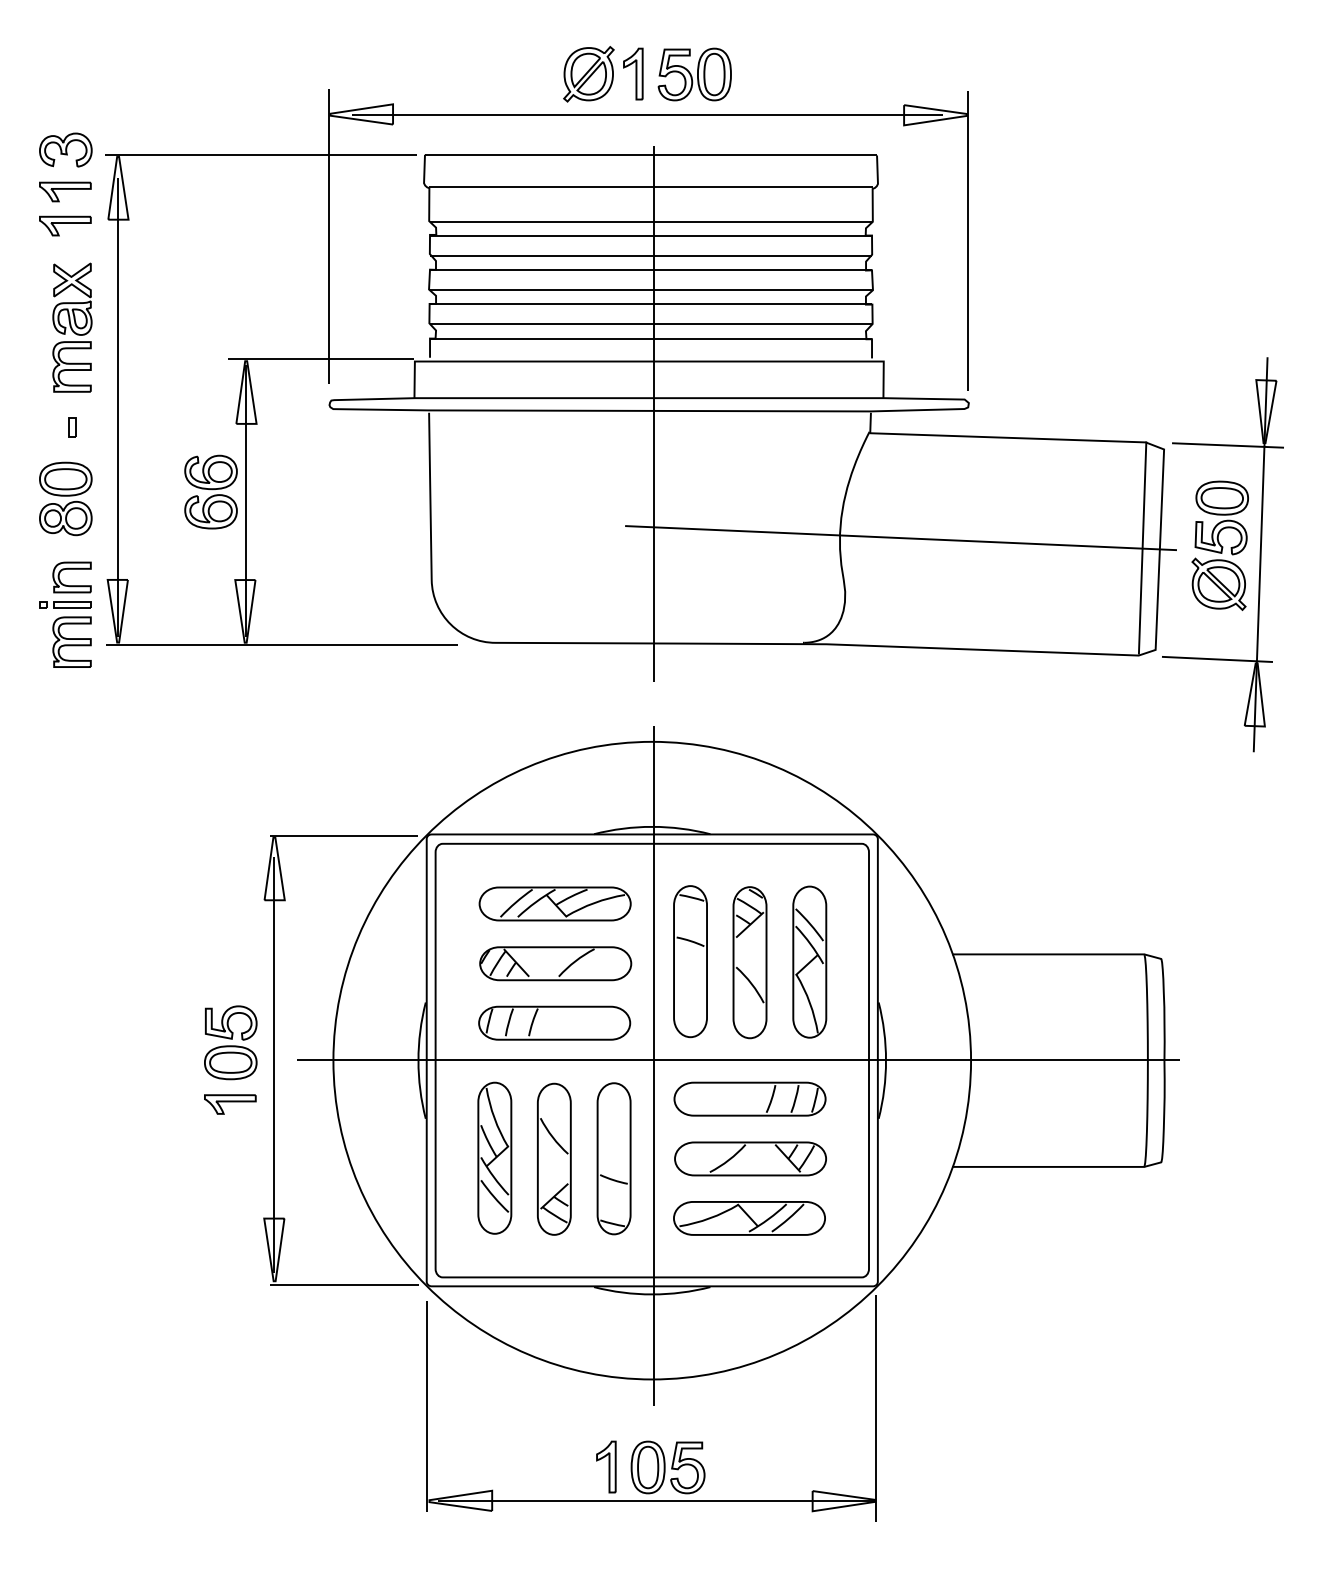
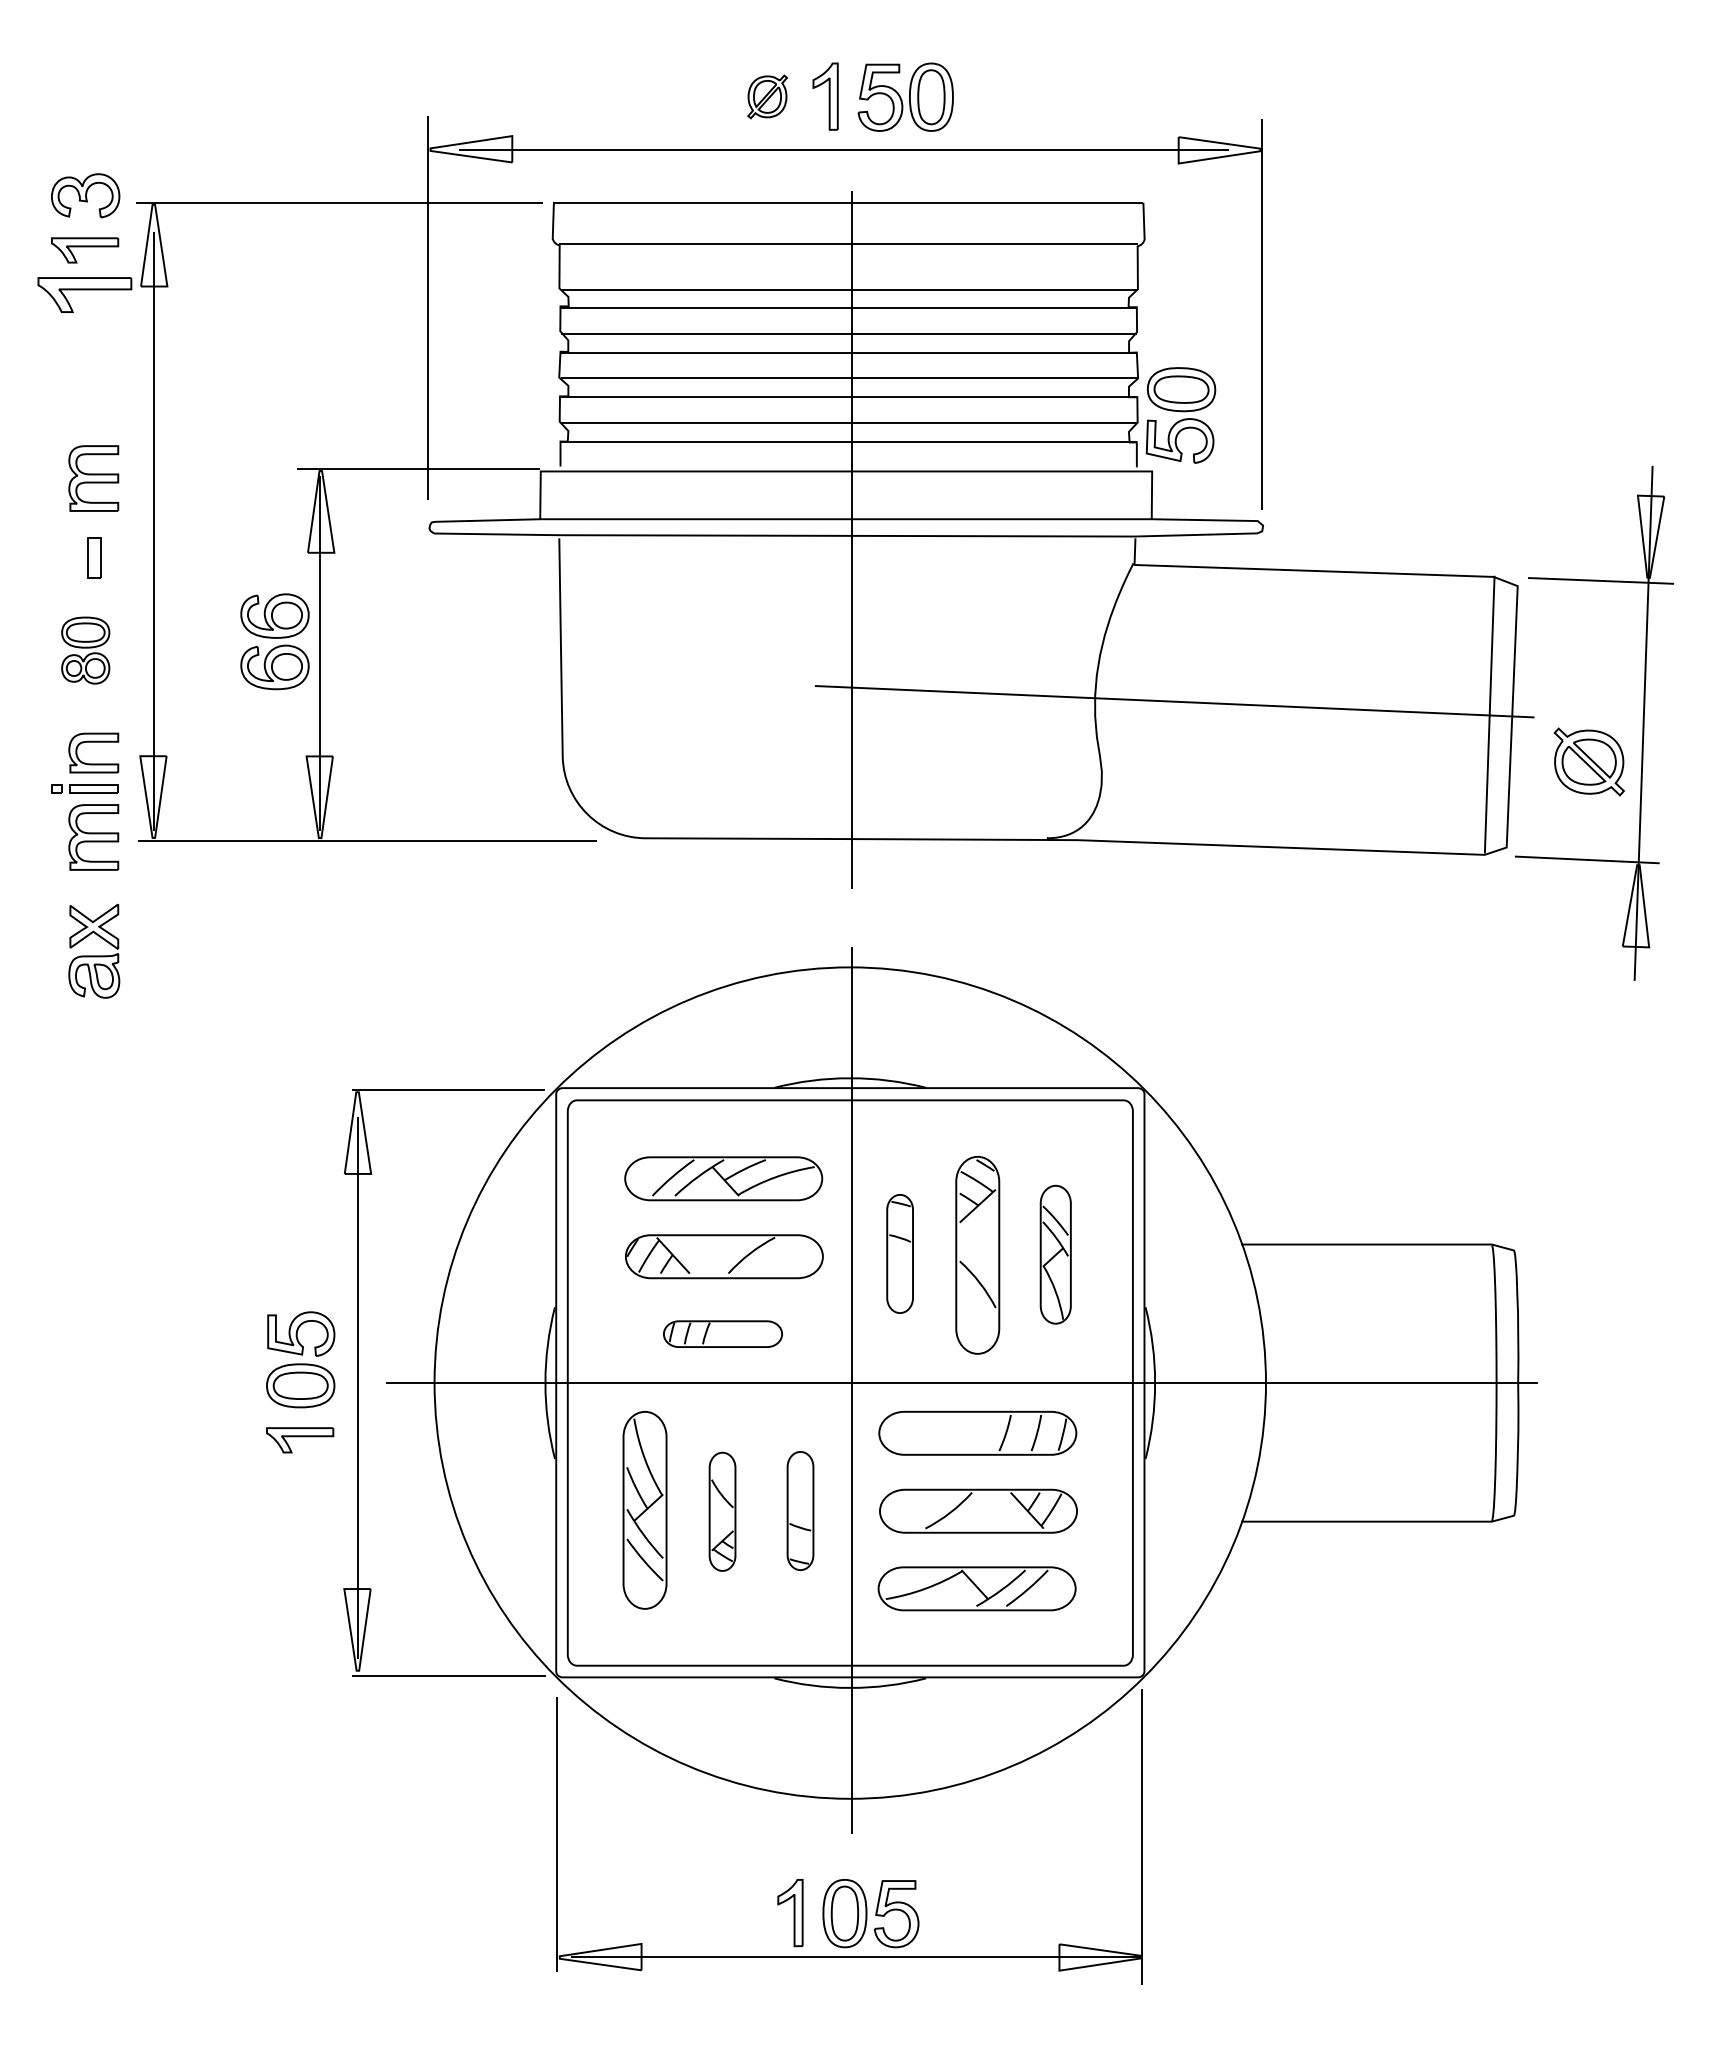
part: (588, 73) -> (767, 96), size x0.6
part: (65, 225) -> (85, 294), size x1.4
part: (72, 298) -> (94, 950), moved
part: (71, 427) -> (93, 557), size x1.6
part: (65, 498) -> (85, 650), size x0.7
part: (1221, 518) -> (1180, 415), moved
part: (689, 961) -> (899, 1253), size x0.6
part: (809, 962) -> (1055, 1254), size x0.7
part: (554, 1022) -> (722, 1333), size x0.6
part: (614, 1158) -> (800, 1510), size x0.6
part: (554, 1159) -> (722, 1511), size x0.6

